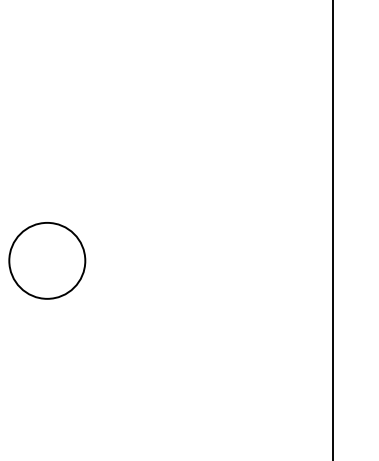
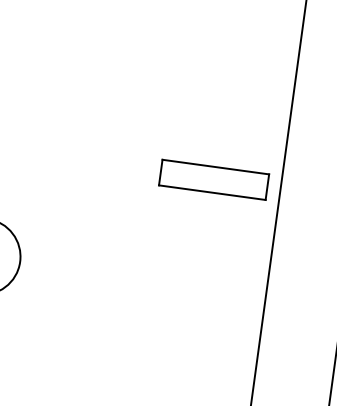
part: (265, 153) -> (213, 179), added

